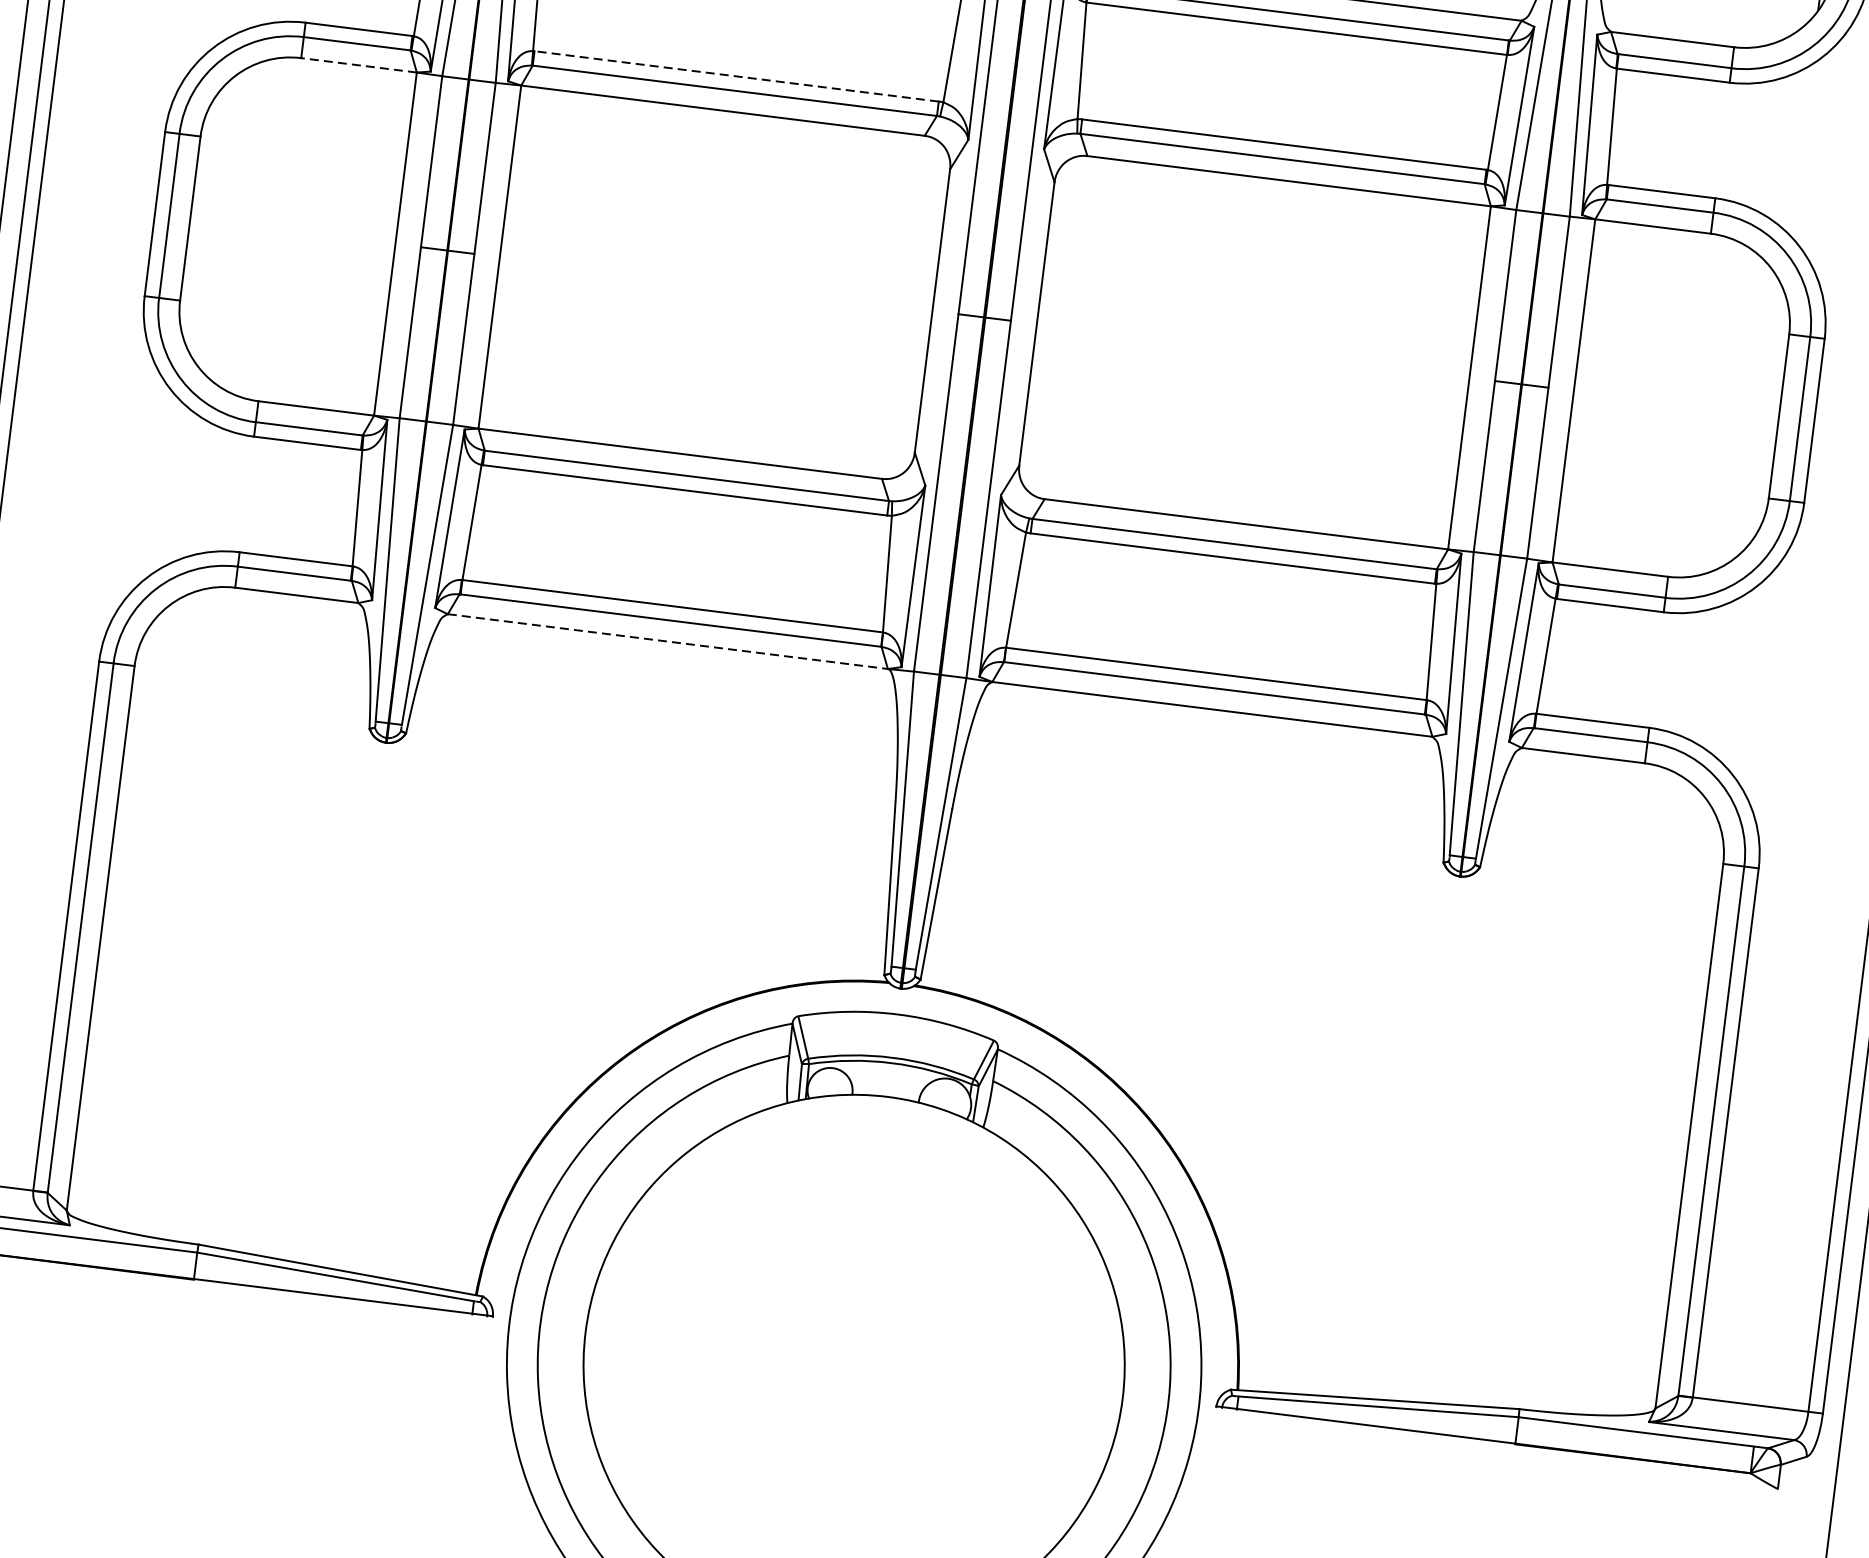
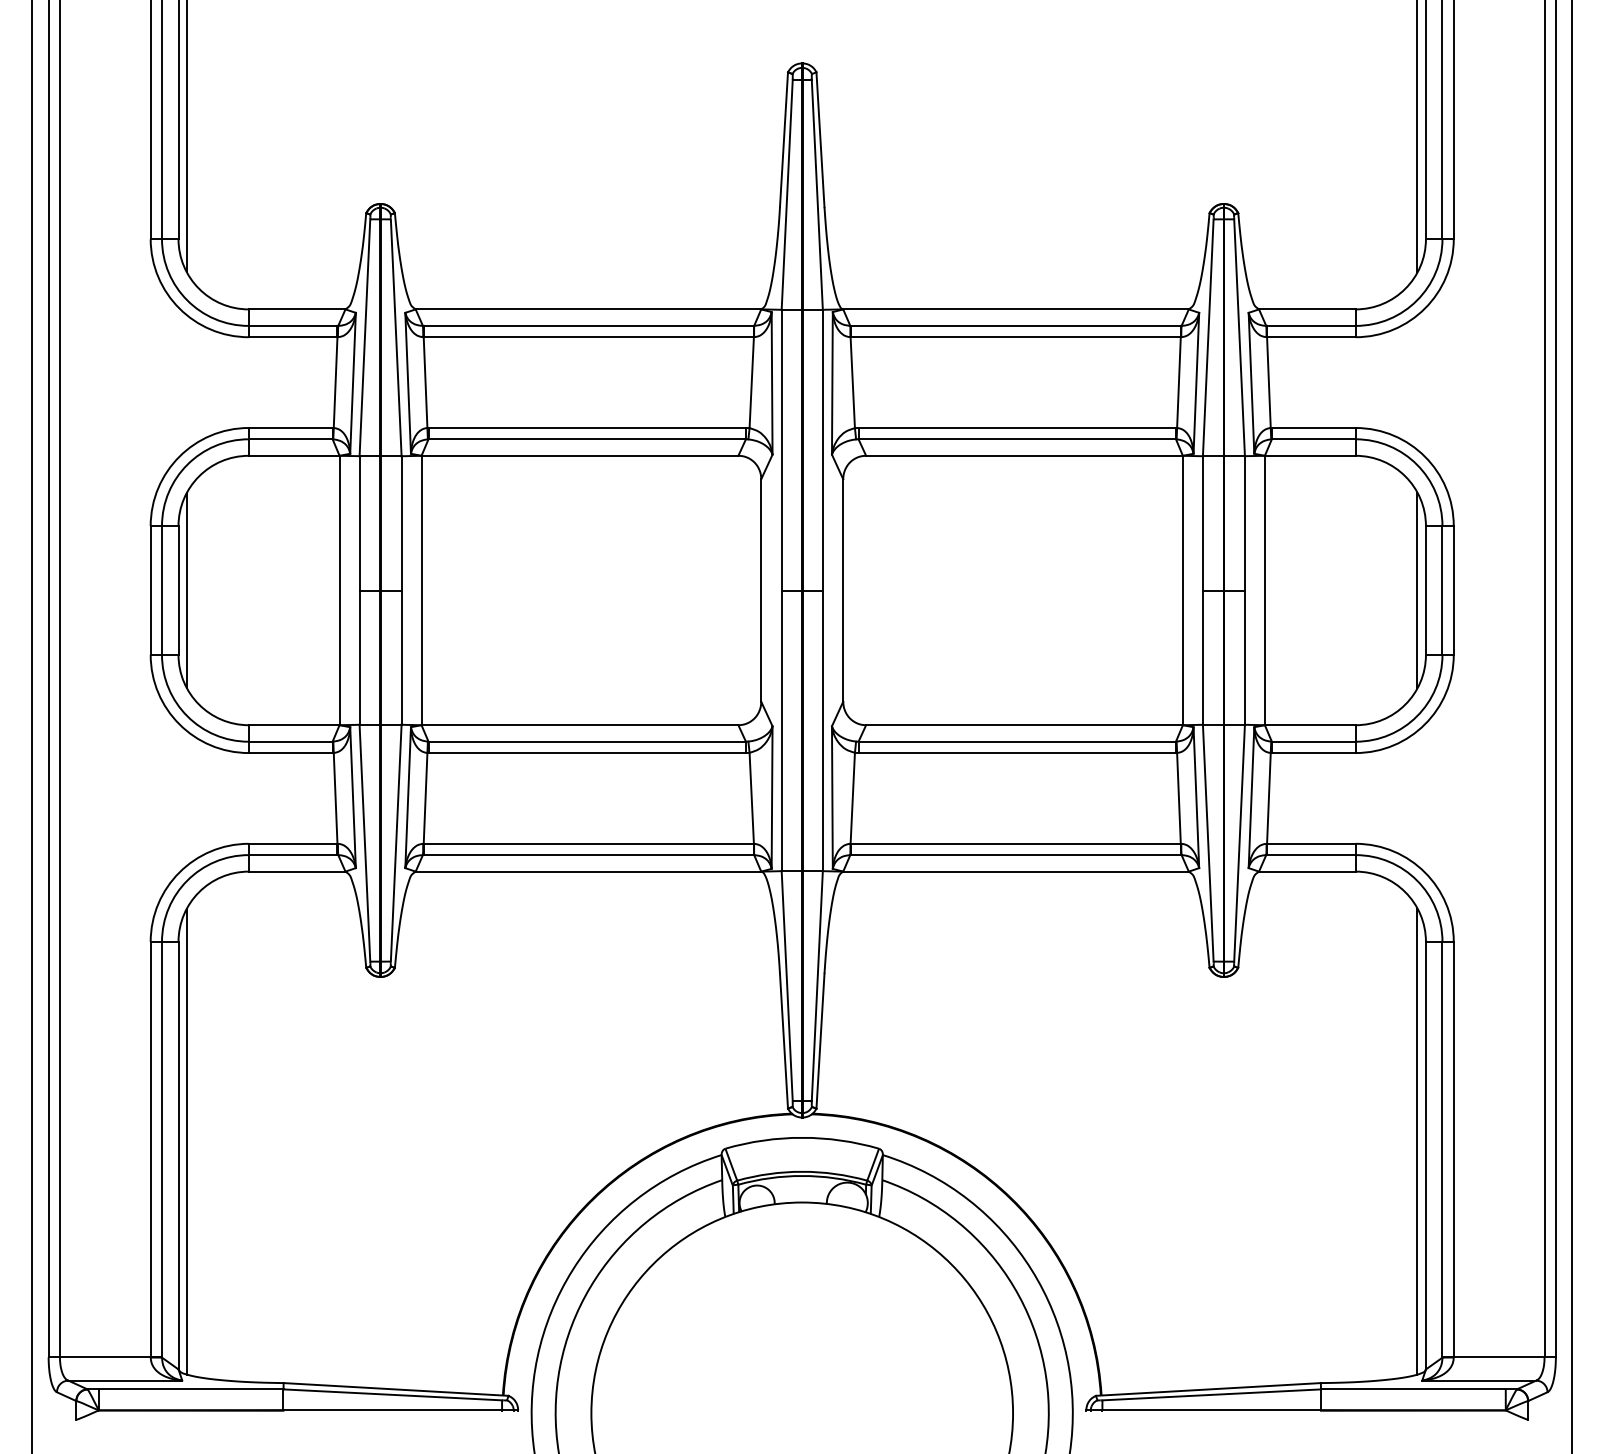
line: (358, 64) -> (293, 455), dashed -> solid
line: (736, 77) -> (587, 428), dashed -> solid
line: (201, 219) -> (187, 590), added
line: (1768, 415) -> (1417, 590), added
line: (667, 641) -> (588, 871), dashed -> solid
line: (114, 921) -> (187, 1141), added
line: (1680, 1116) -> (1417, 1141), added

